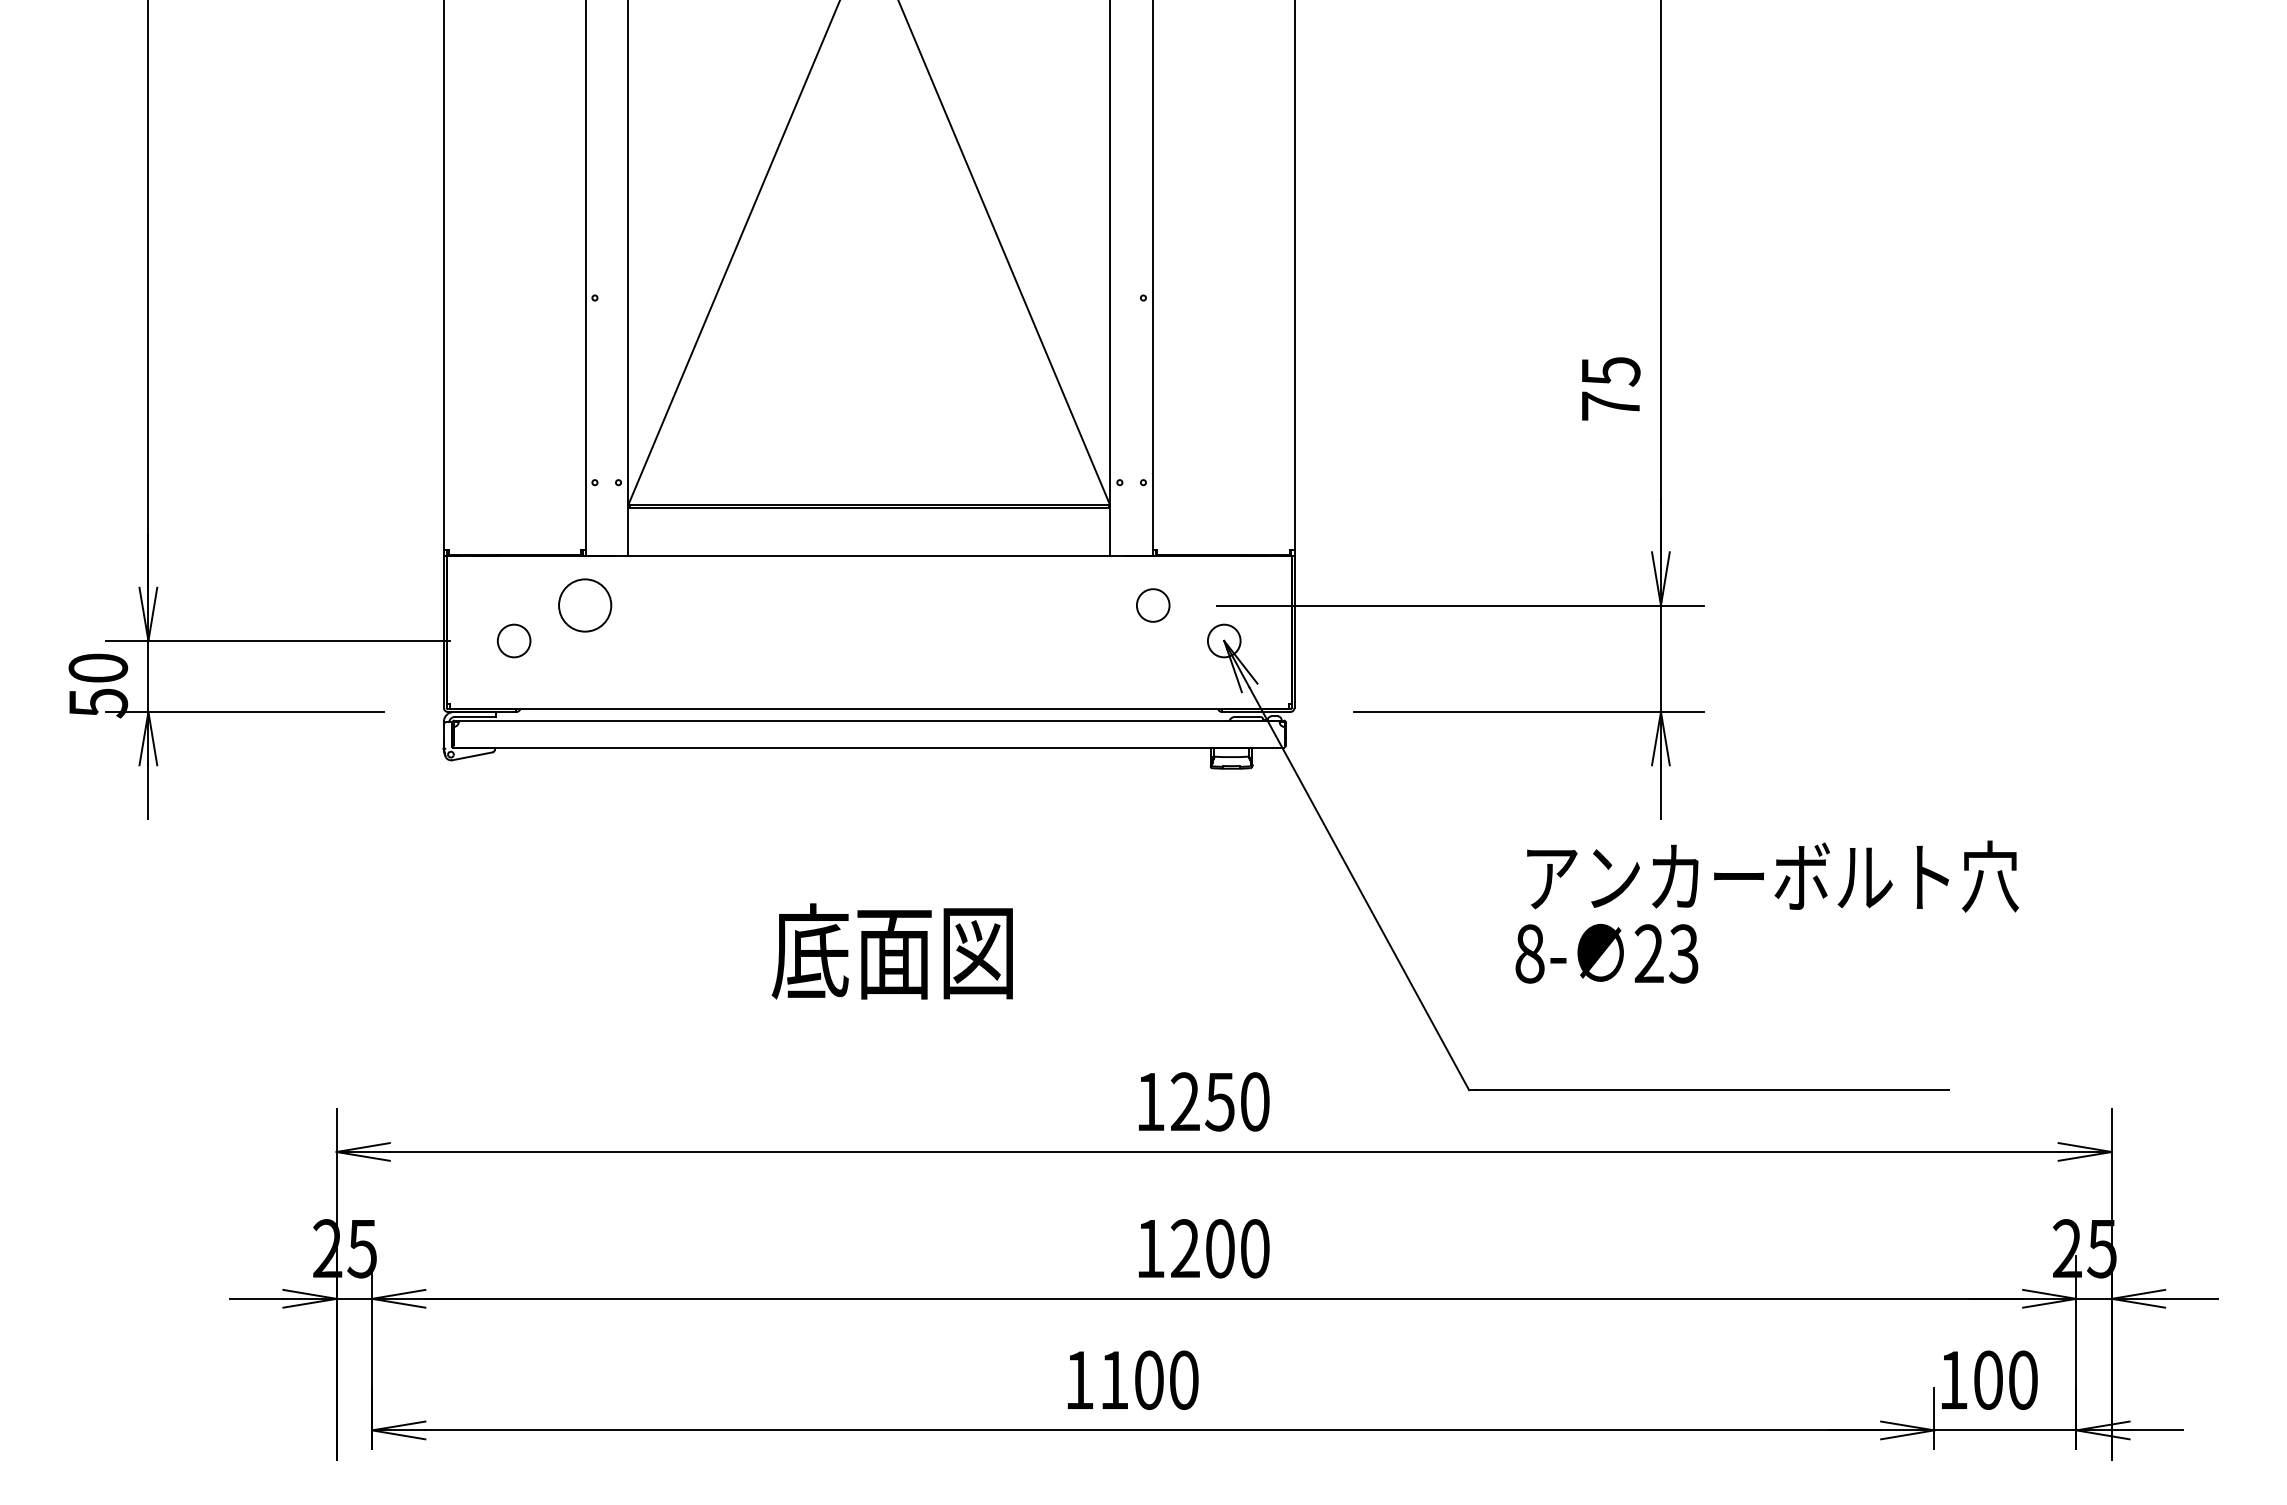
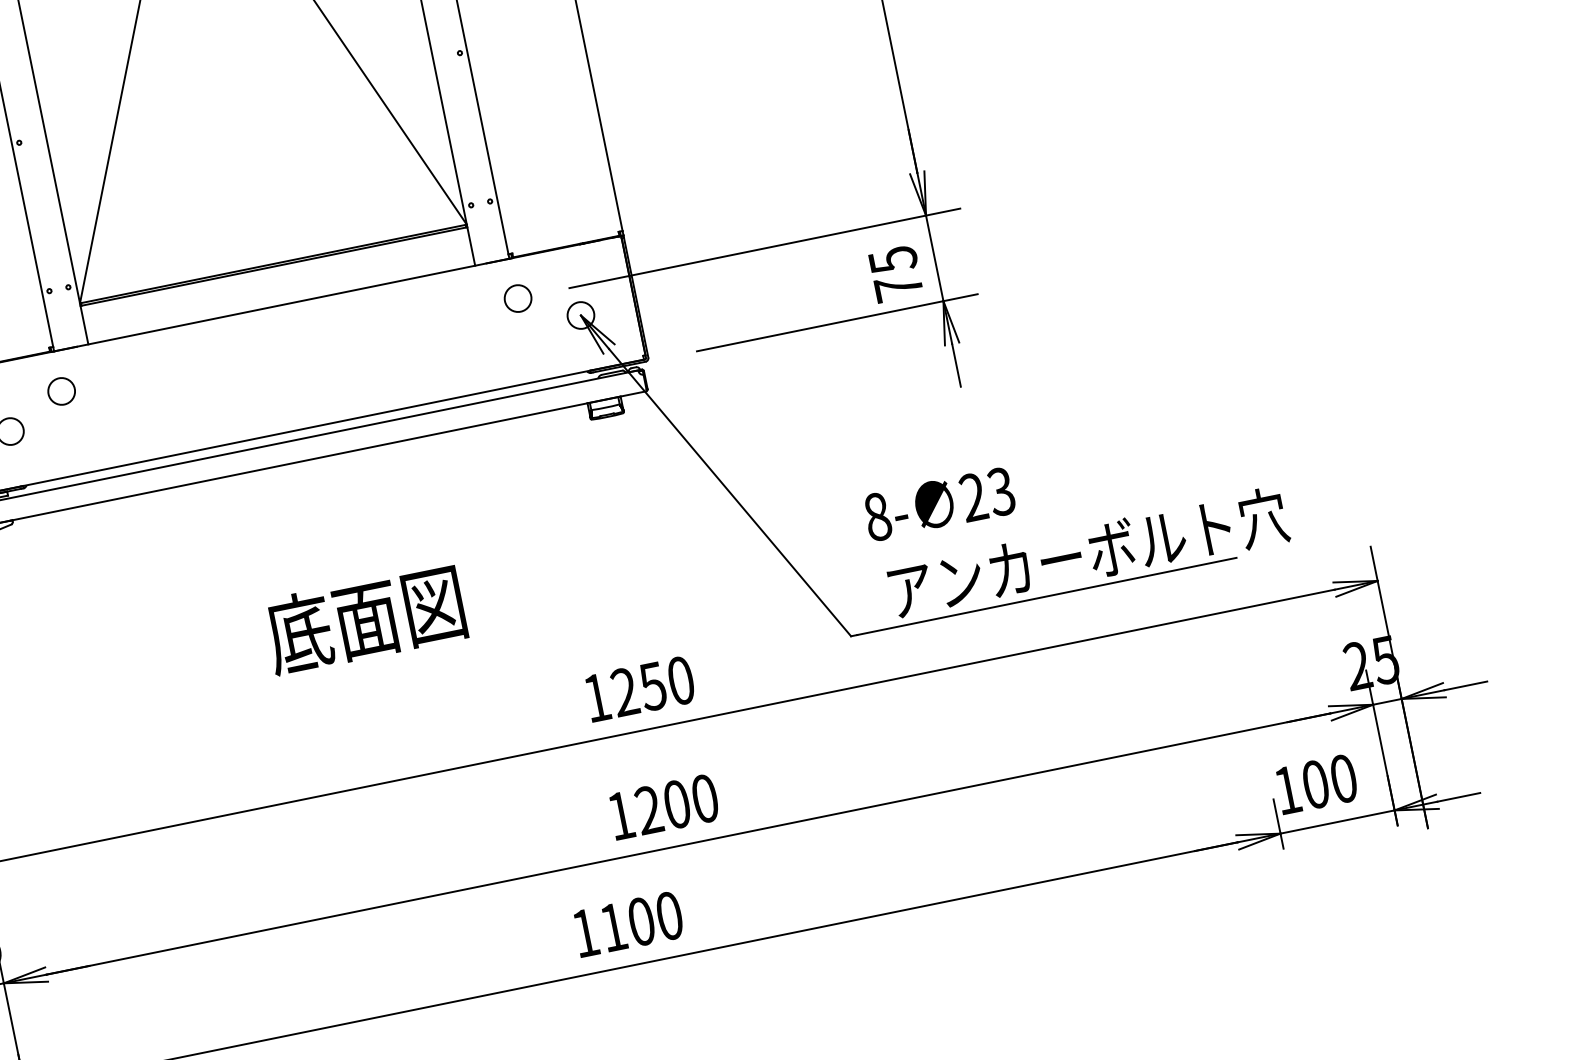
text: (1611, 388) -> (896, 273), moved
circle: (584, 605) -> (61, 391), size x0.62
text: (1772, 876) -> (1088, 553), moved

